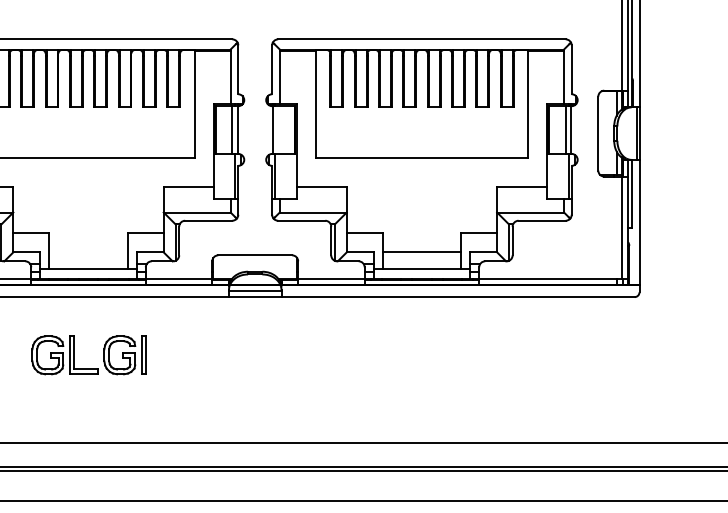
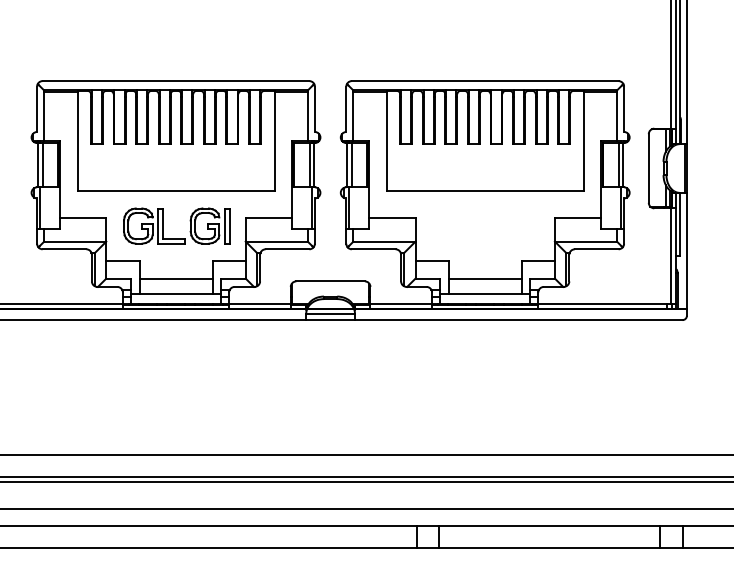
line: (277, 130) -> (351, 165), added
line: (87, 252) -> (175, 278), added
part: (75, 354) -> (163, 225), moved

